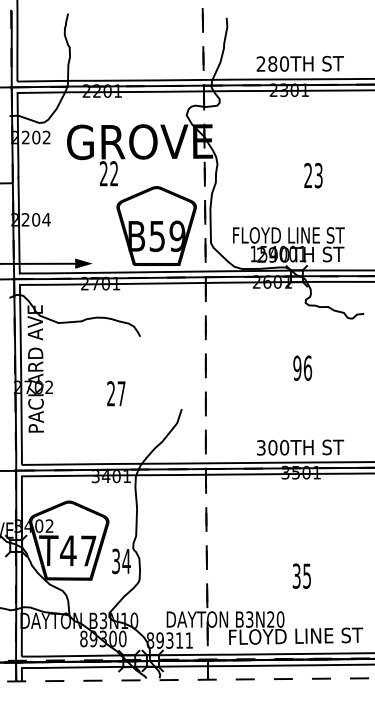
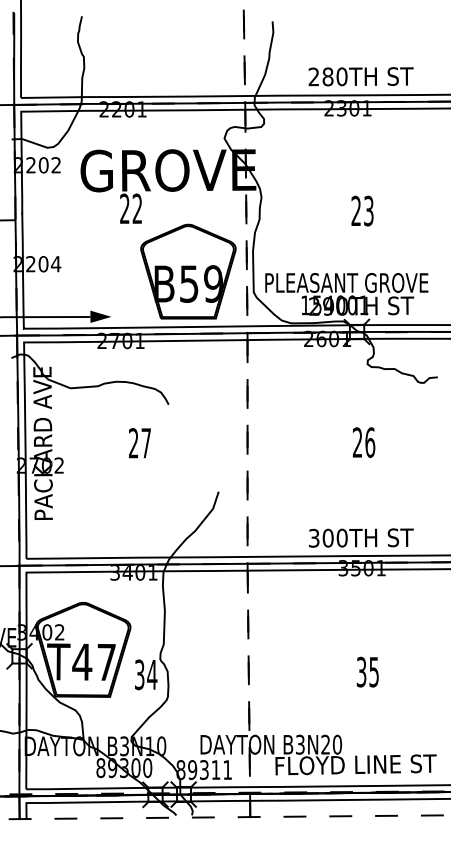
text: (313, 175) -> (362, 210), moved
text: (288, 235) -> (346, 283), FLOYD LINE ST -> PLEASANT GROVE
text: (297, 368) -> (357, 442), 96 -> 26
text: (116, 393) -> (140, 442), moved
text: (301, 575) -> (367, 671), moved

